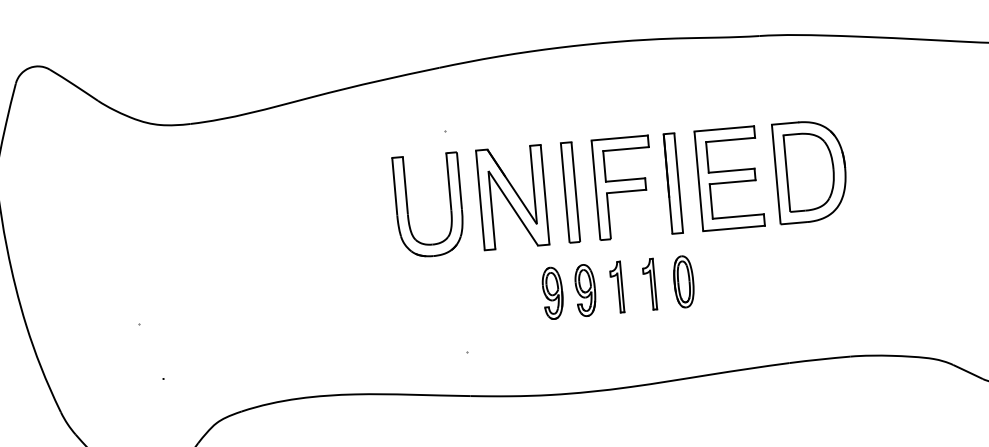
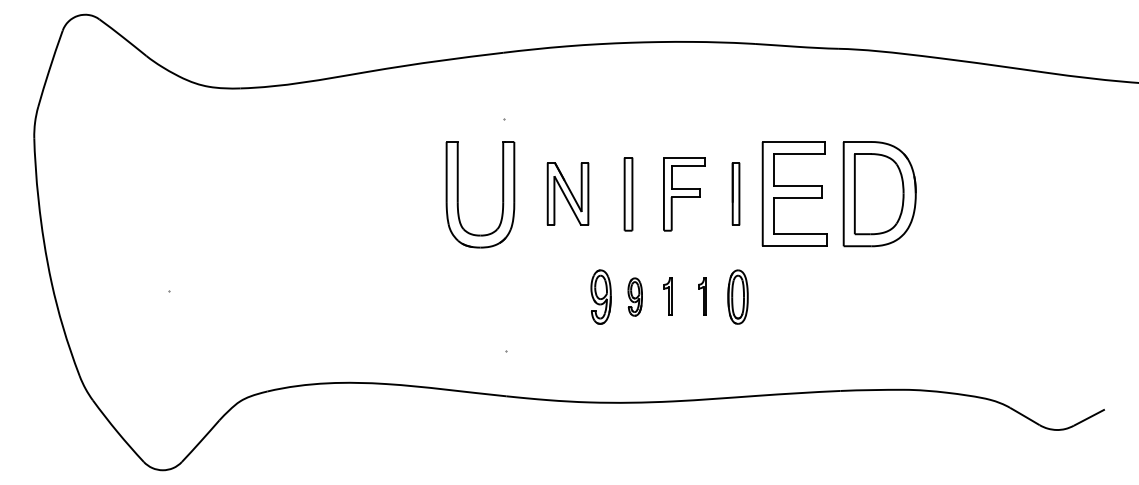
part: (672, 183) -> (735, 193), size x0.6
part: (624, 188) -> (684, 194), size x0.7
part: (570, 192) -> (628, 194), size x0.7
part: (512, 197) -> (567, 193), size x0.6
part: (649, 284) -> (702, 296), size x0.7
part: (617, 287) -> (668, 296), size x0.7
part: (584, 289) -> (634, 296), size x0.7

